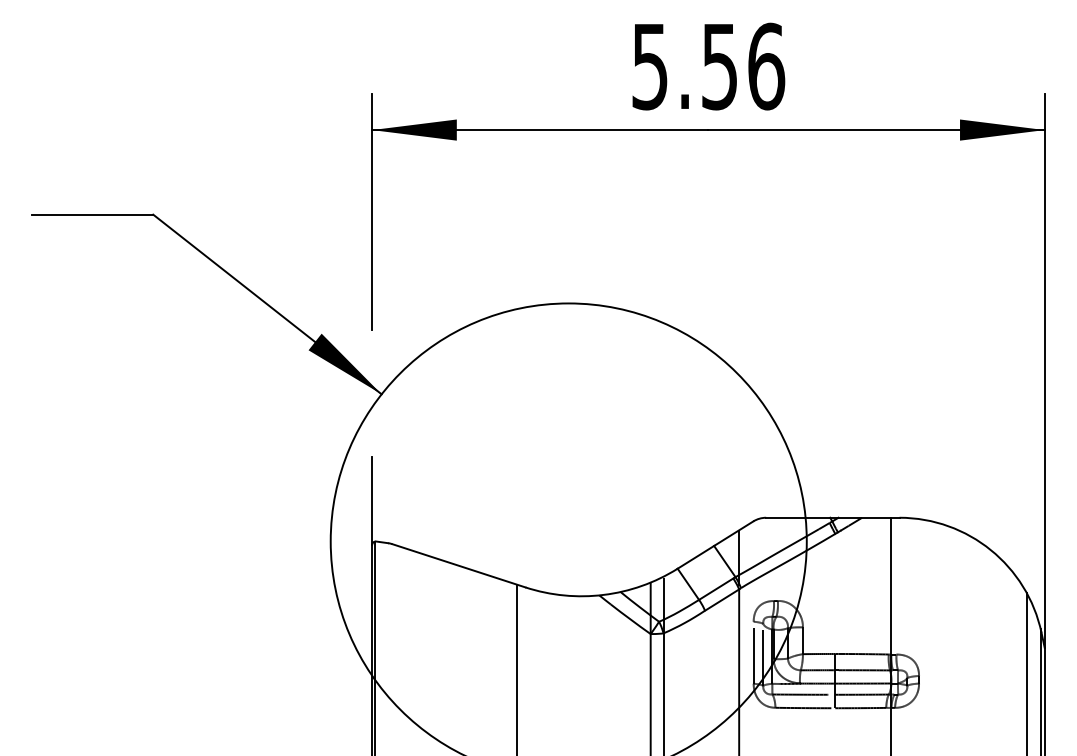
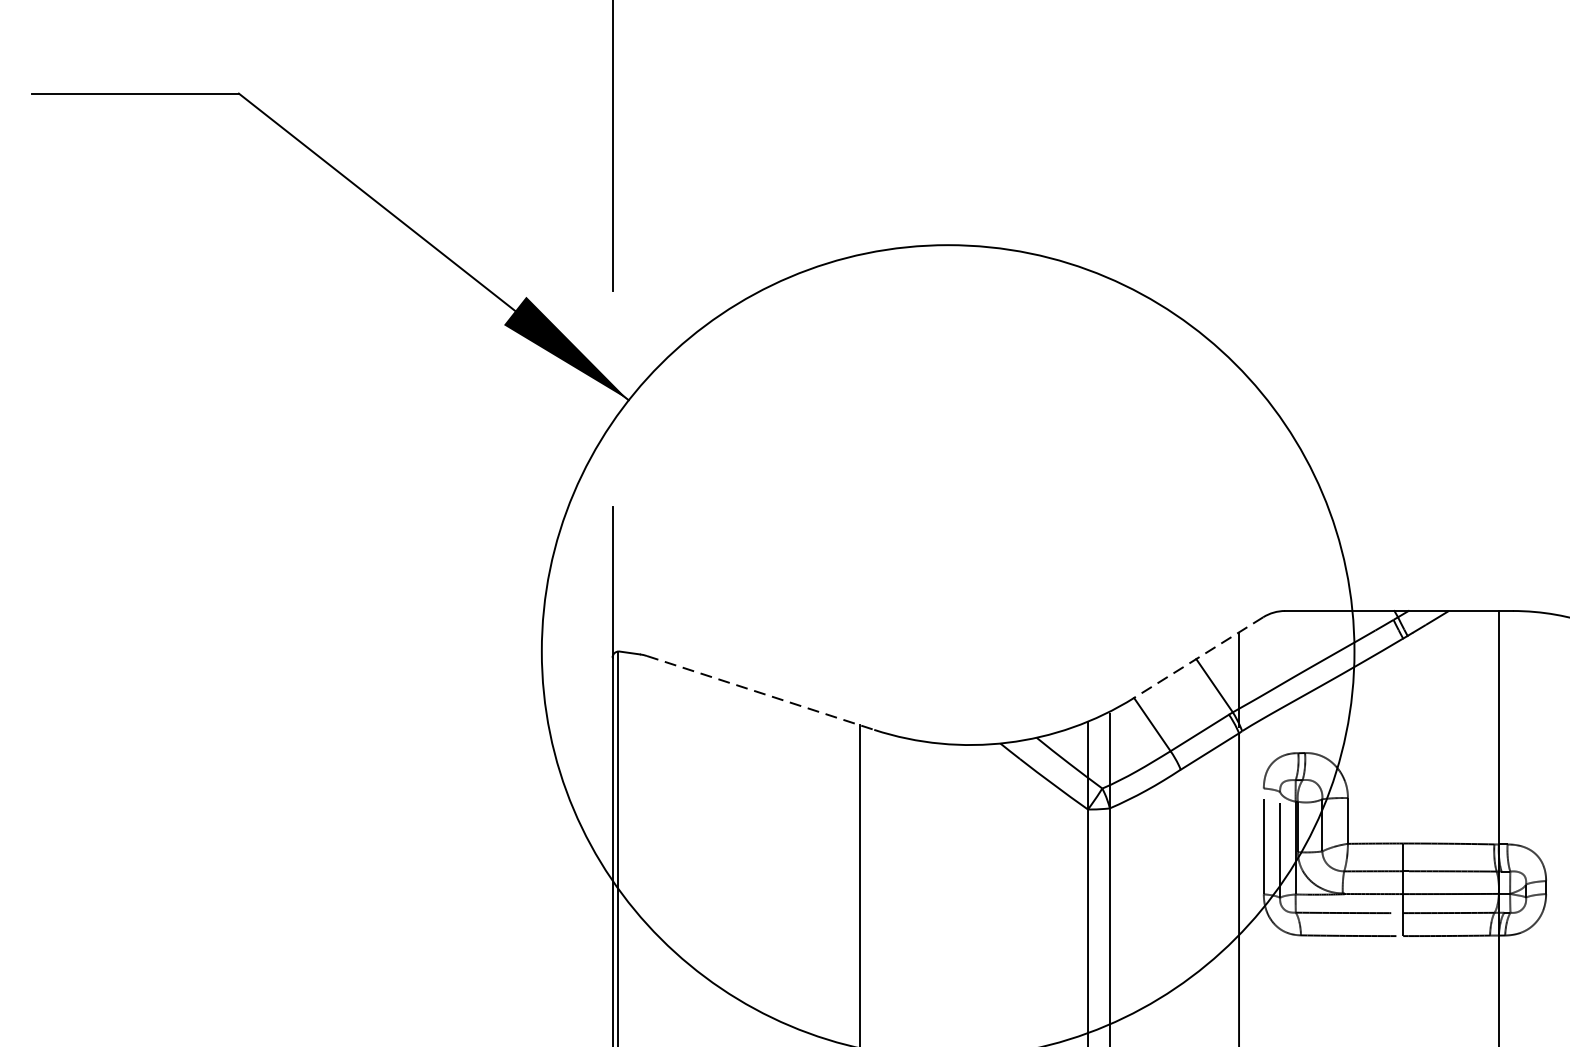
line: (715, 545) -> (1198, 658), solid -> dashed
line: (458, 565) -> (759, 692), solid -> dashed

